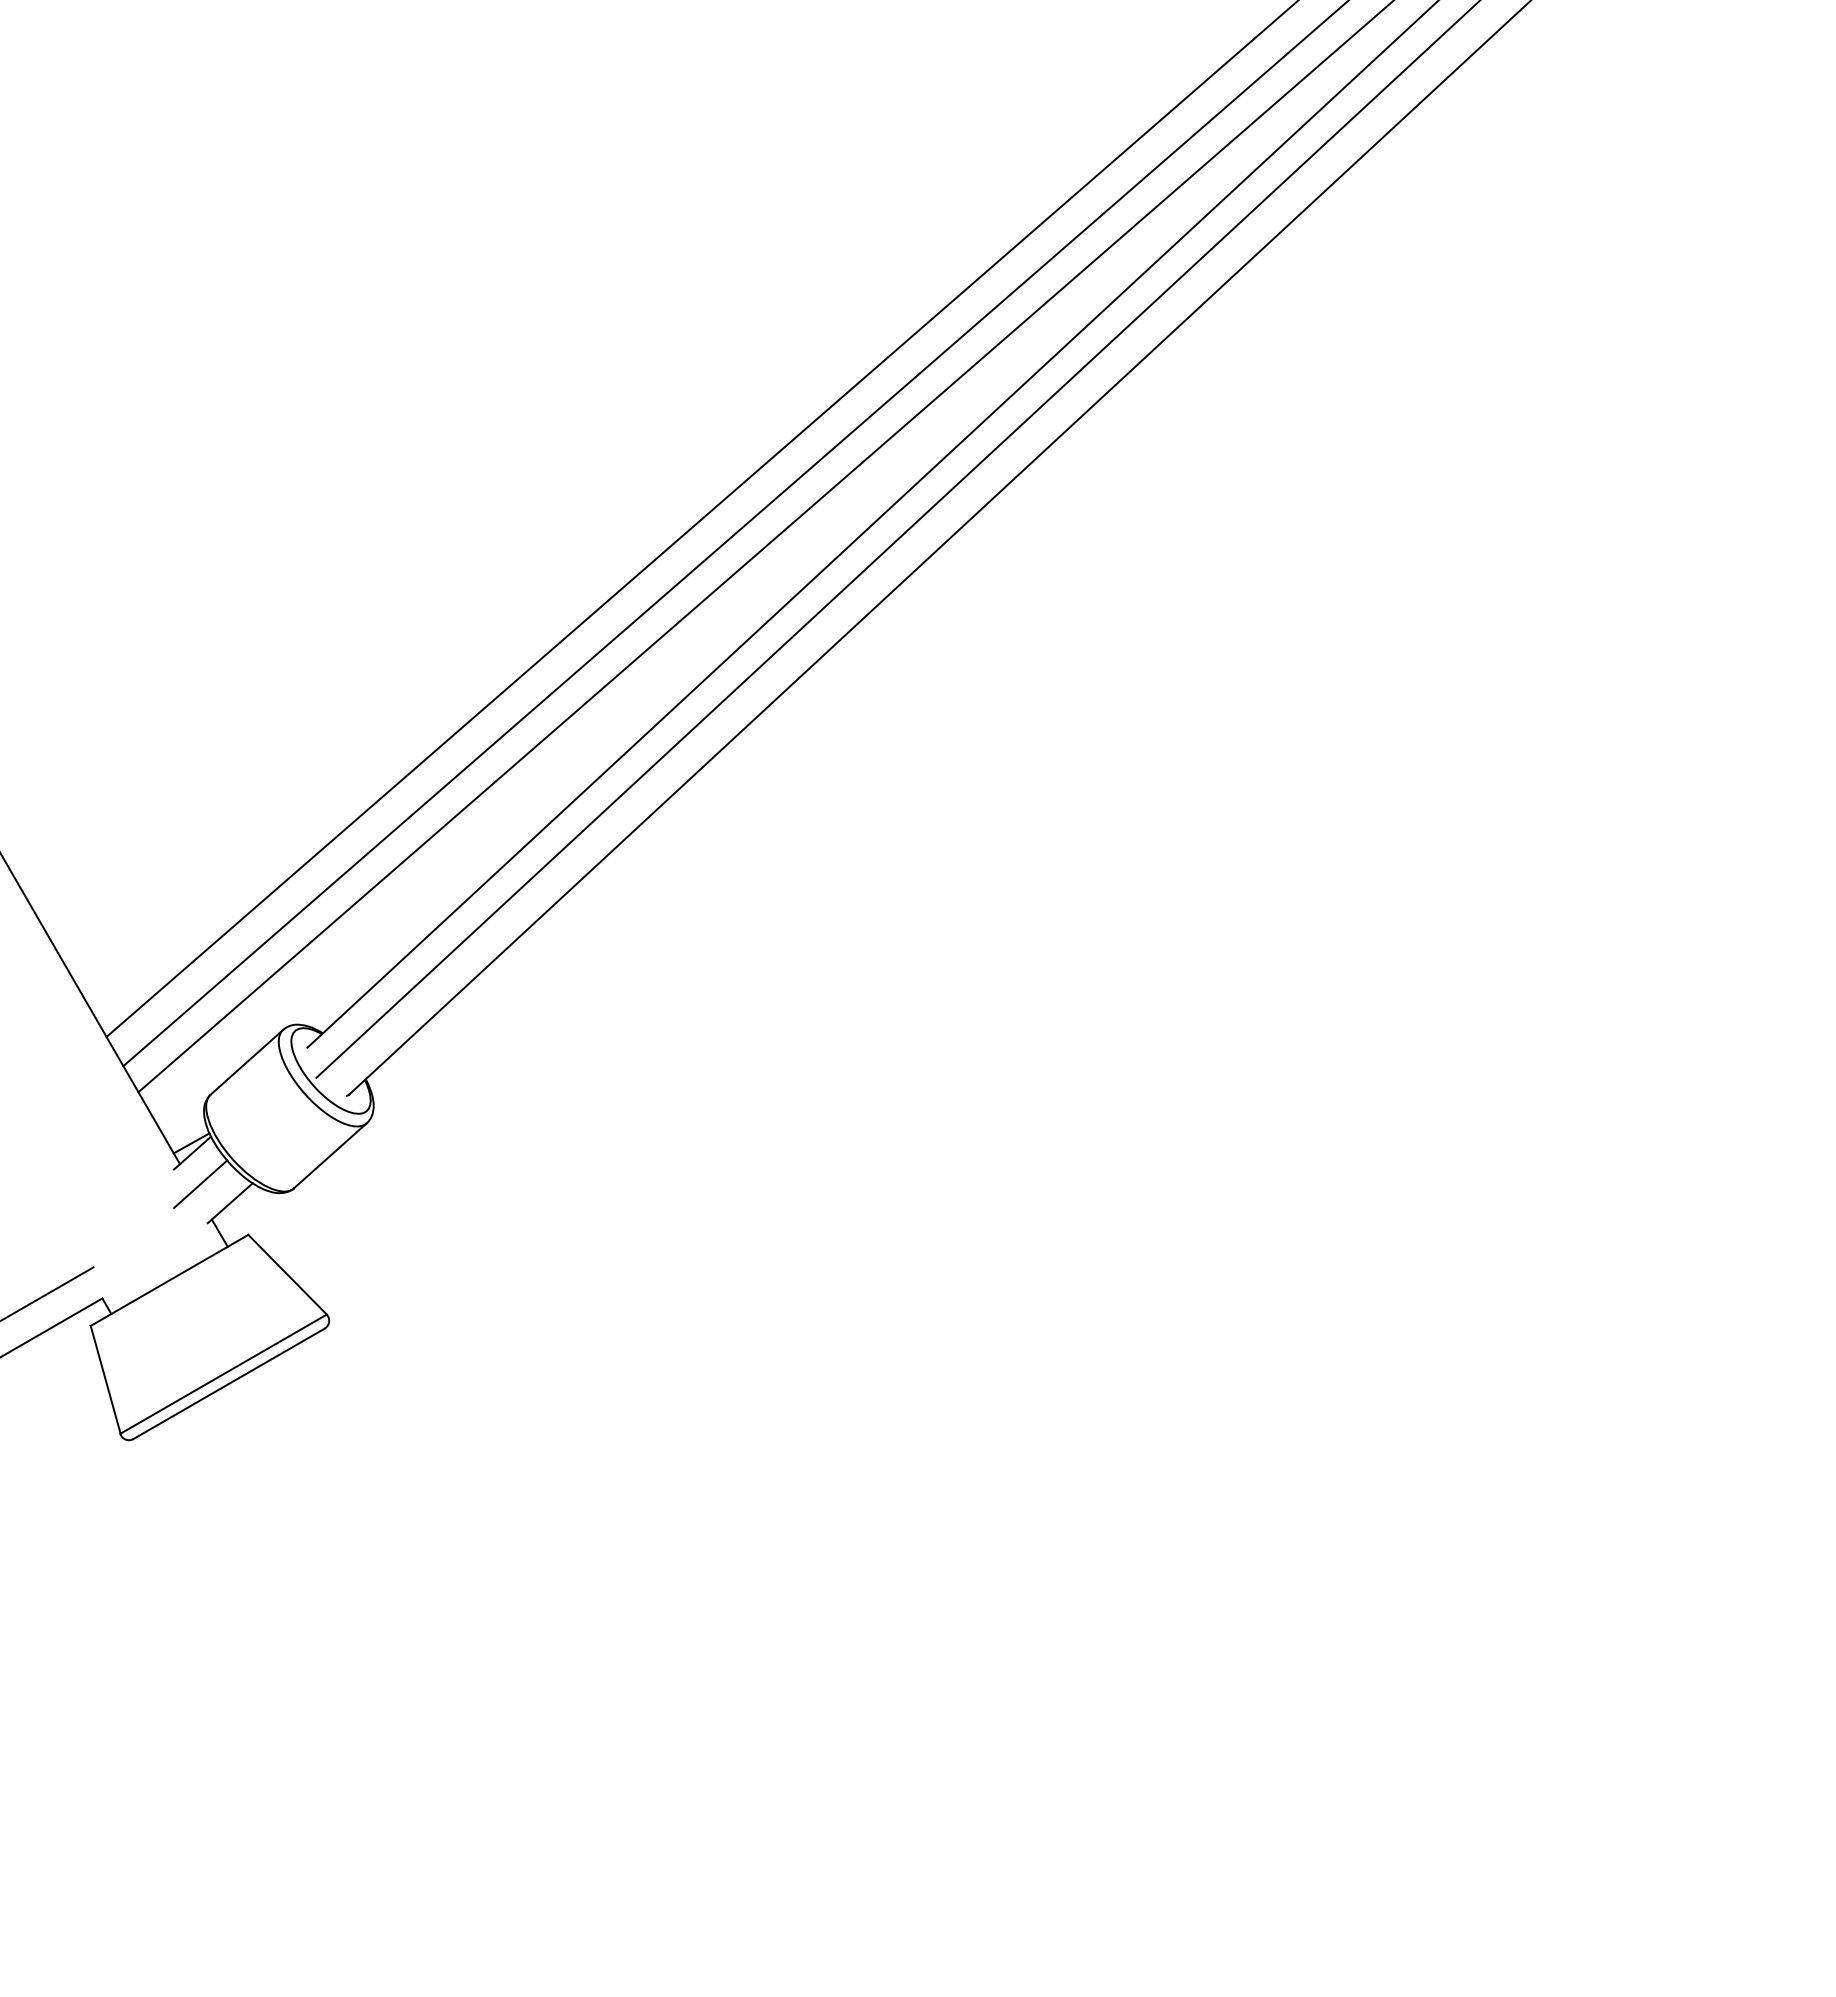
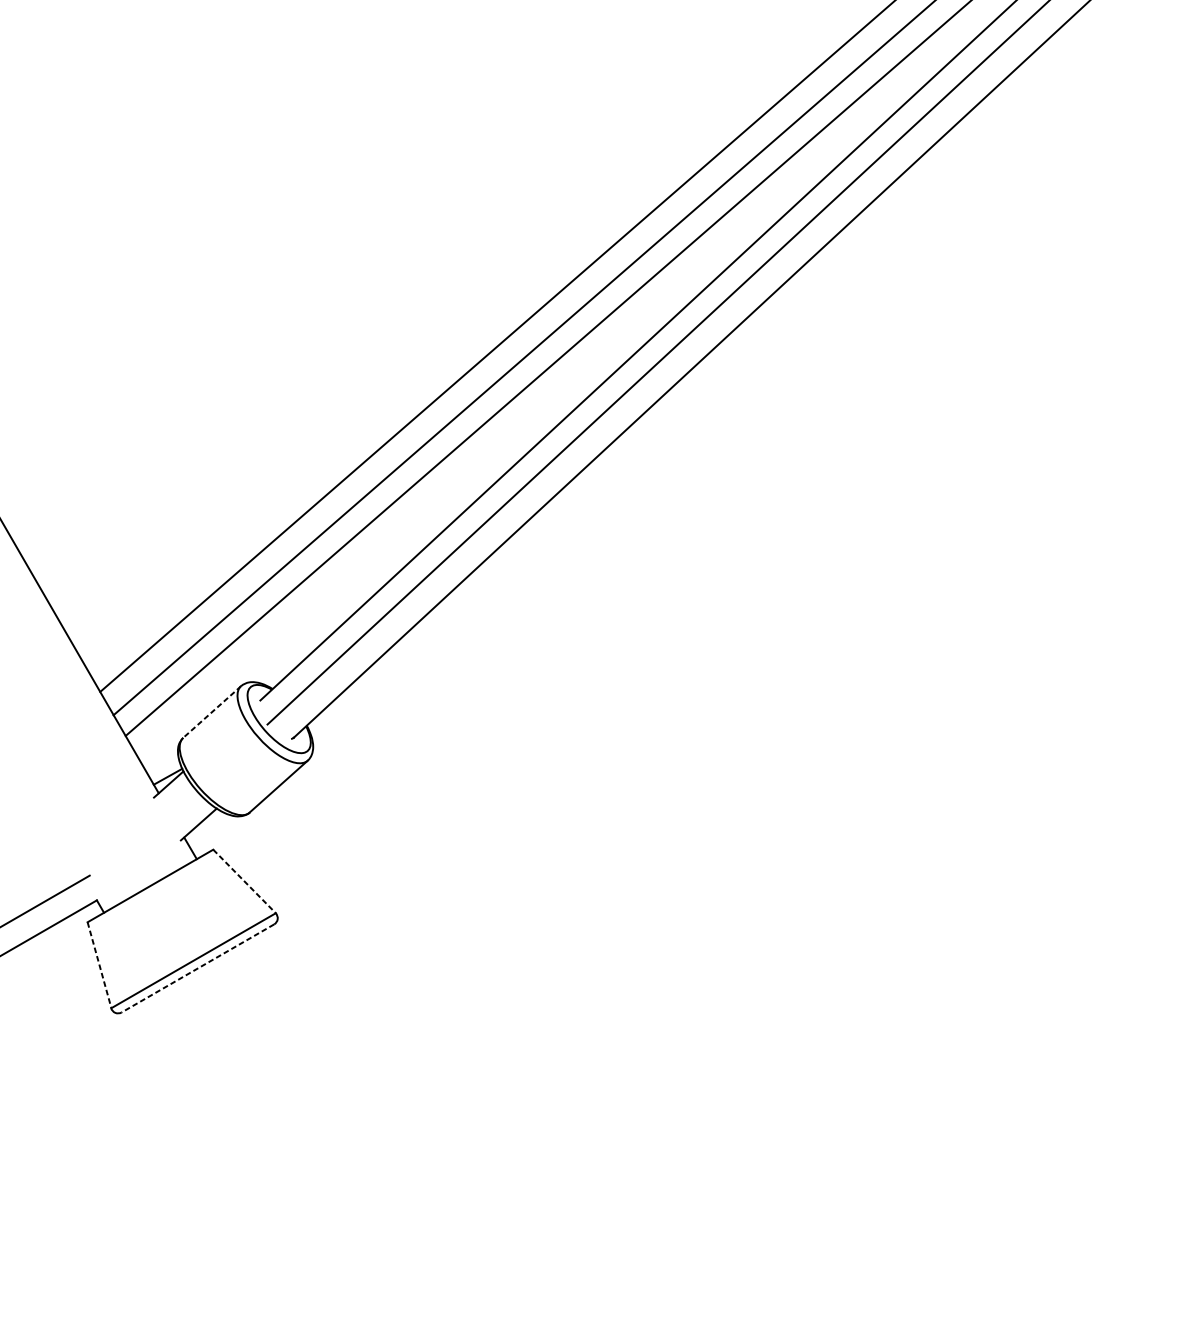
line: (247, 1062) -> (212, 712), solid -> dashed
line: (200, 1184) -> (175, 809), removed
line: (287, 1274) -> (244, 881), solid -> dashed
line: (105, 1379) -> (99, 964), solid -> dashed
line: (228, 1384) -> (197, 968), solid -> dashed

